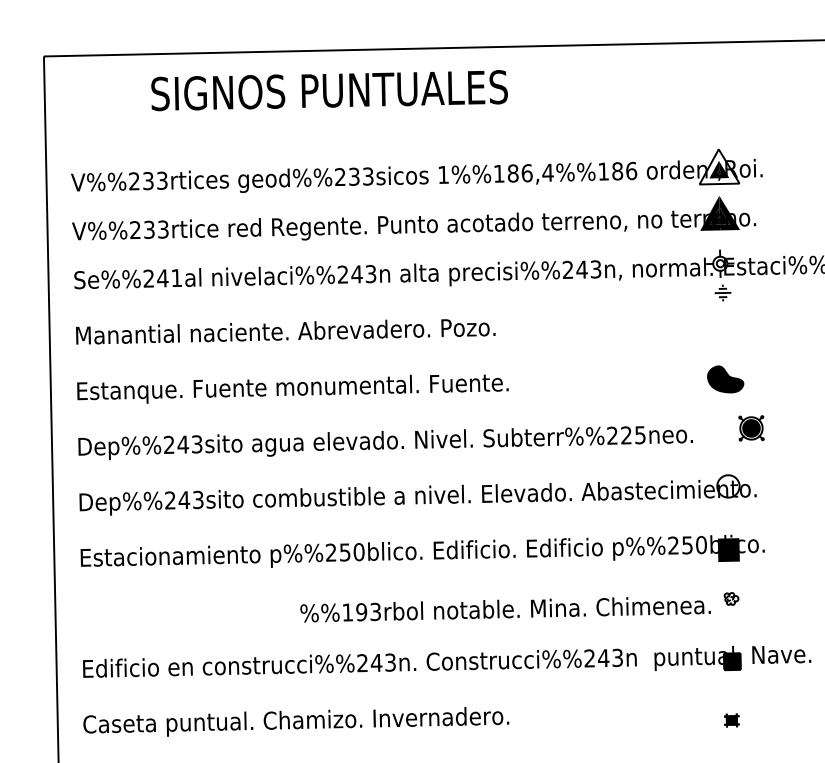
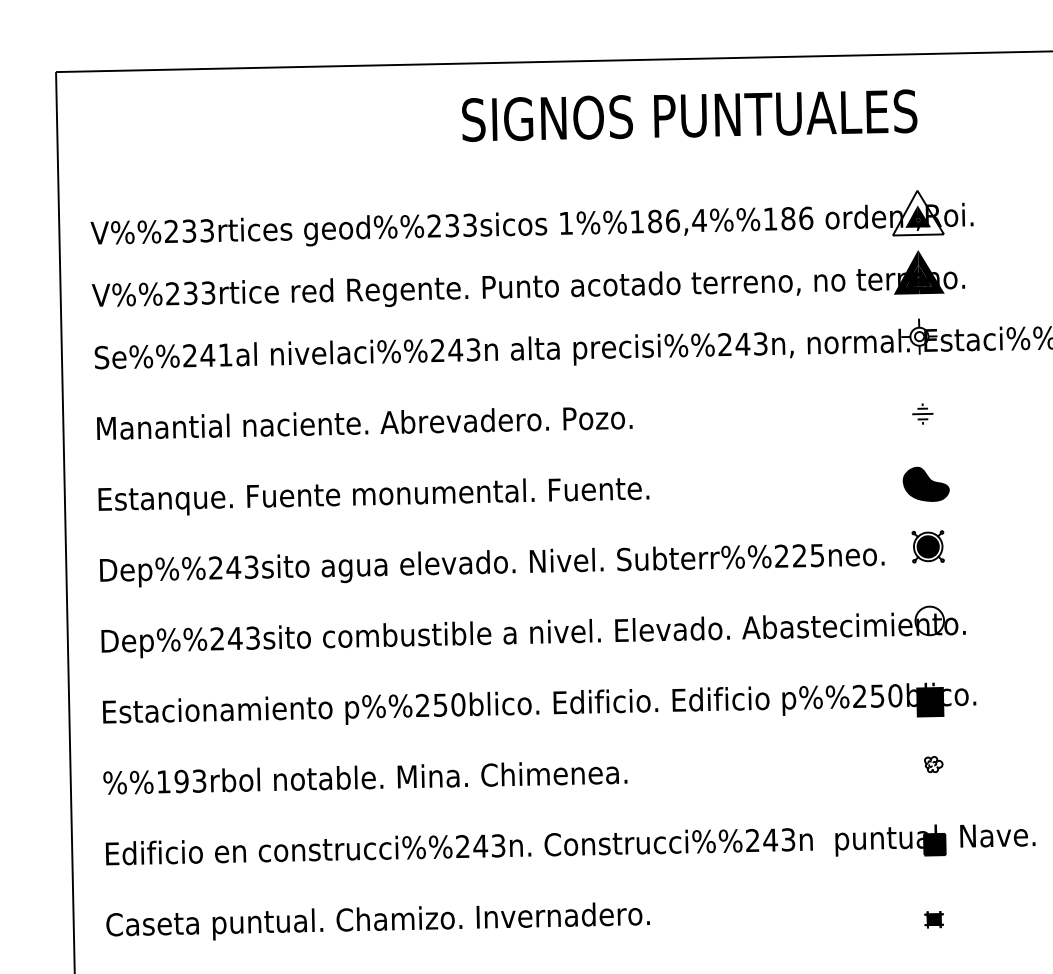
text: (329, 90) -> (689, 115), moved
part: (722, 292) -> (922, 413), moved
part: (750, 428) -> (927, 546), moved
text: (505, 609) -> (365, 778), moved

